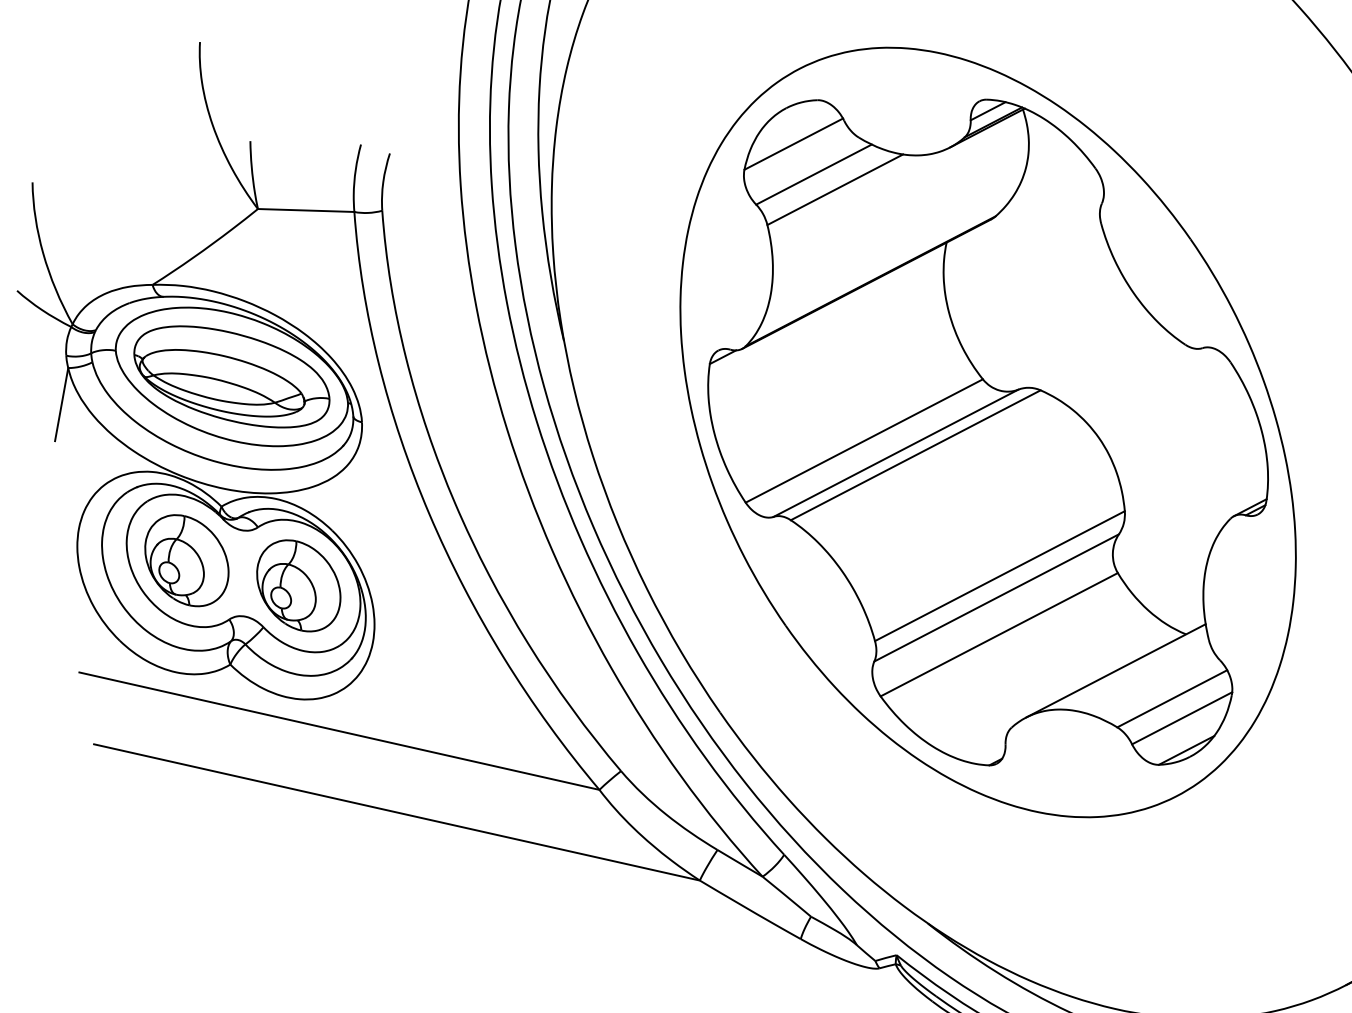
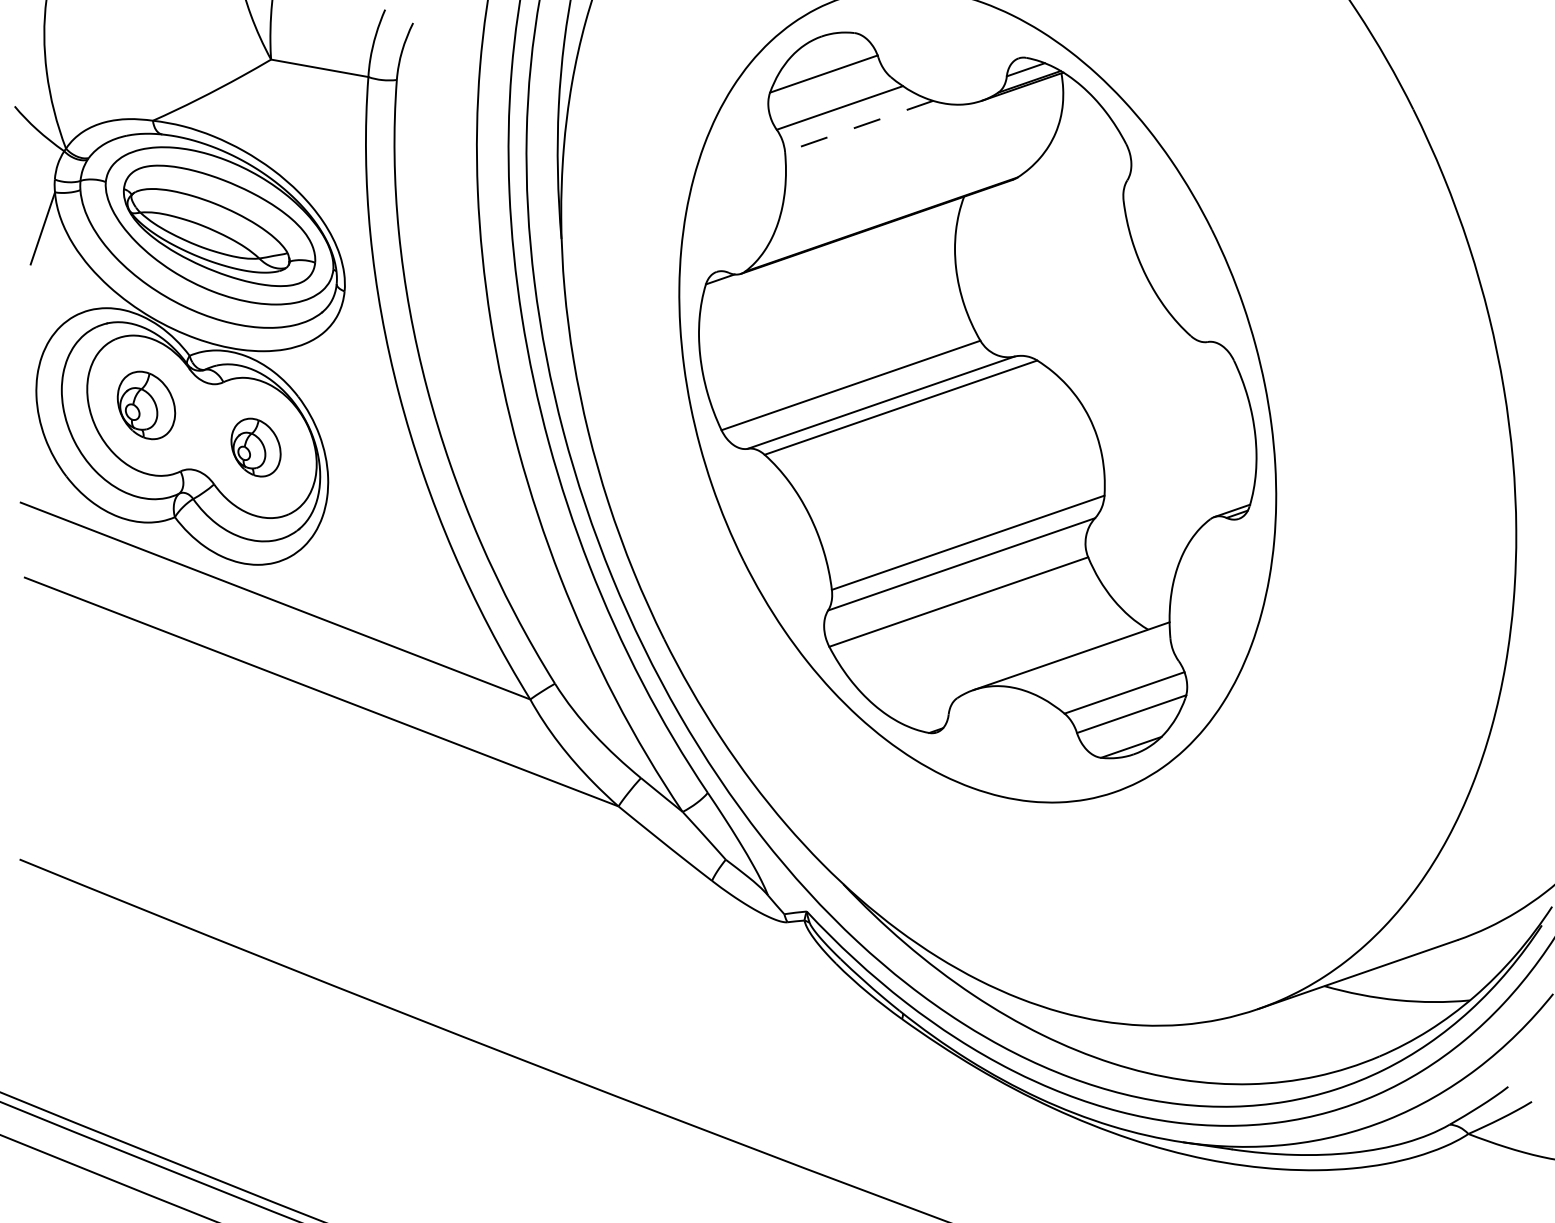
line: (834, 189) -> (858, 126), solid -> dashed
part: (186, 560) -> (146, 405), size x0.7
part: (298, 585) -> (255, 447), size x0.6

